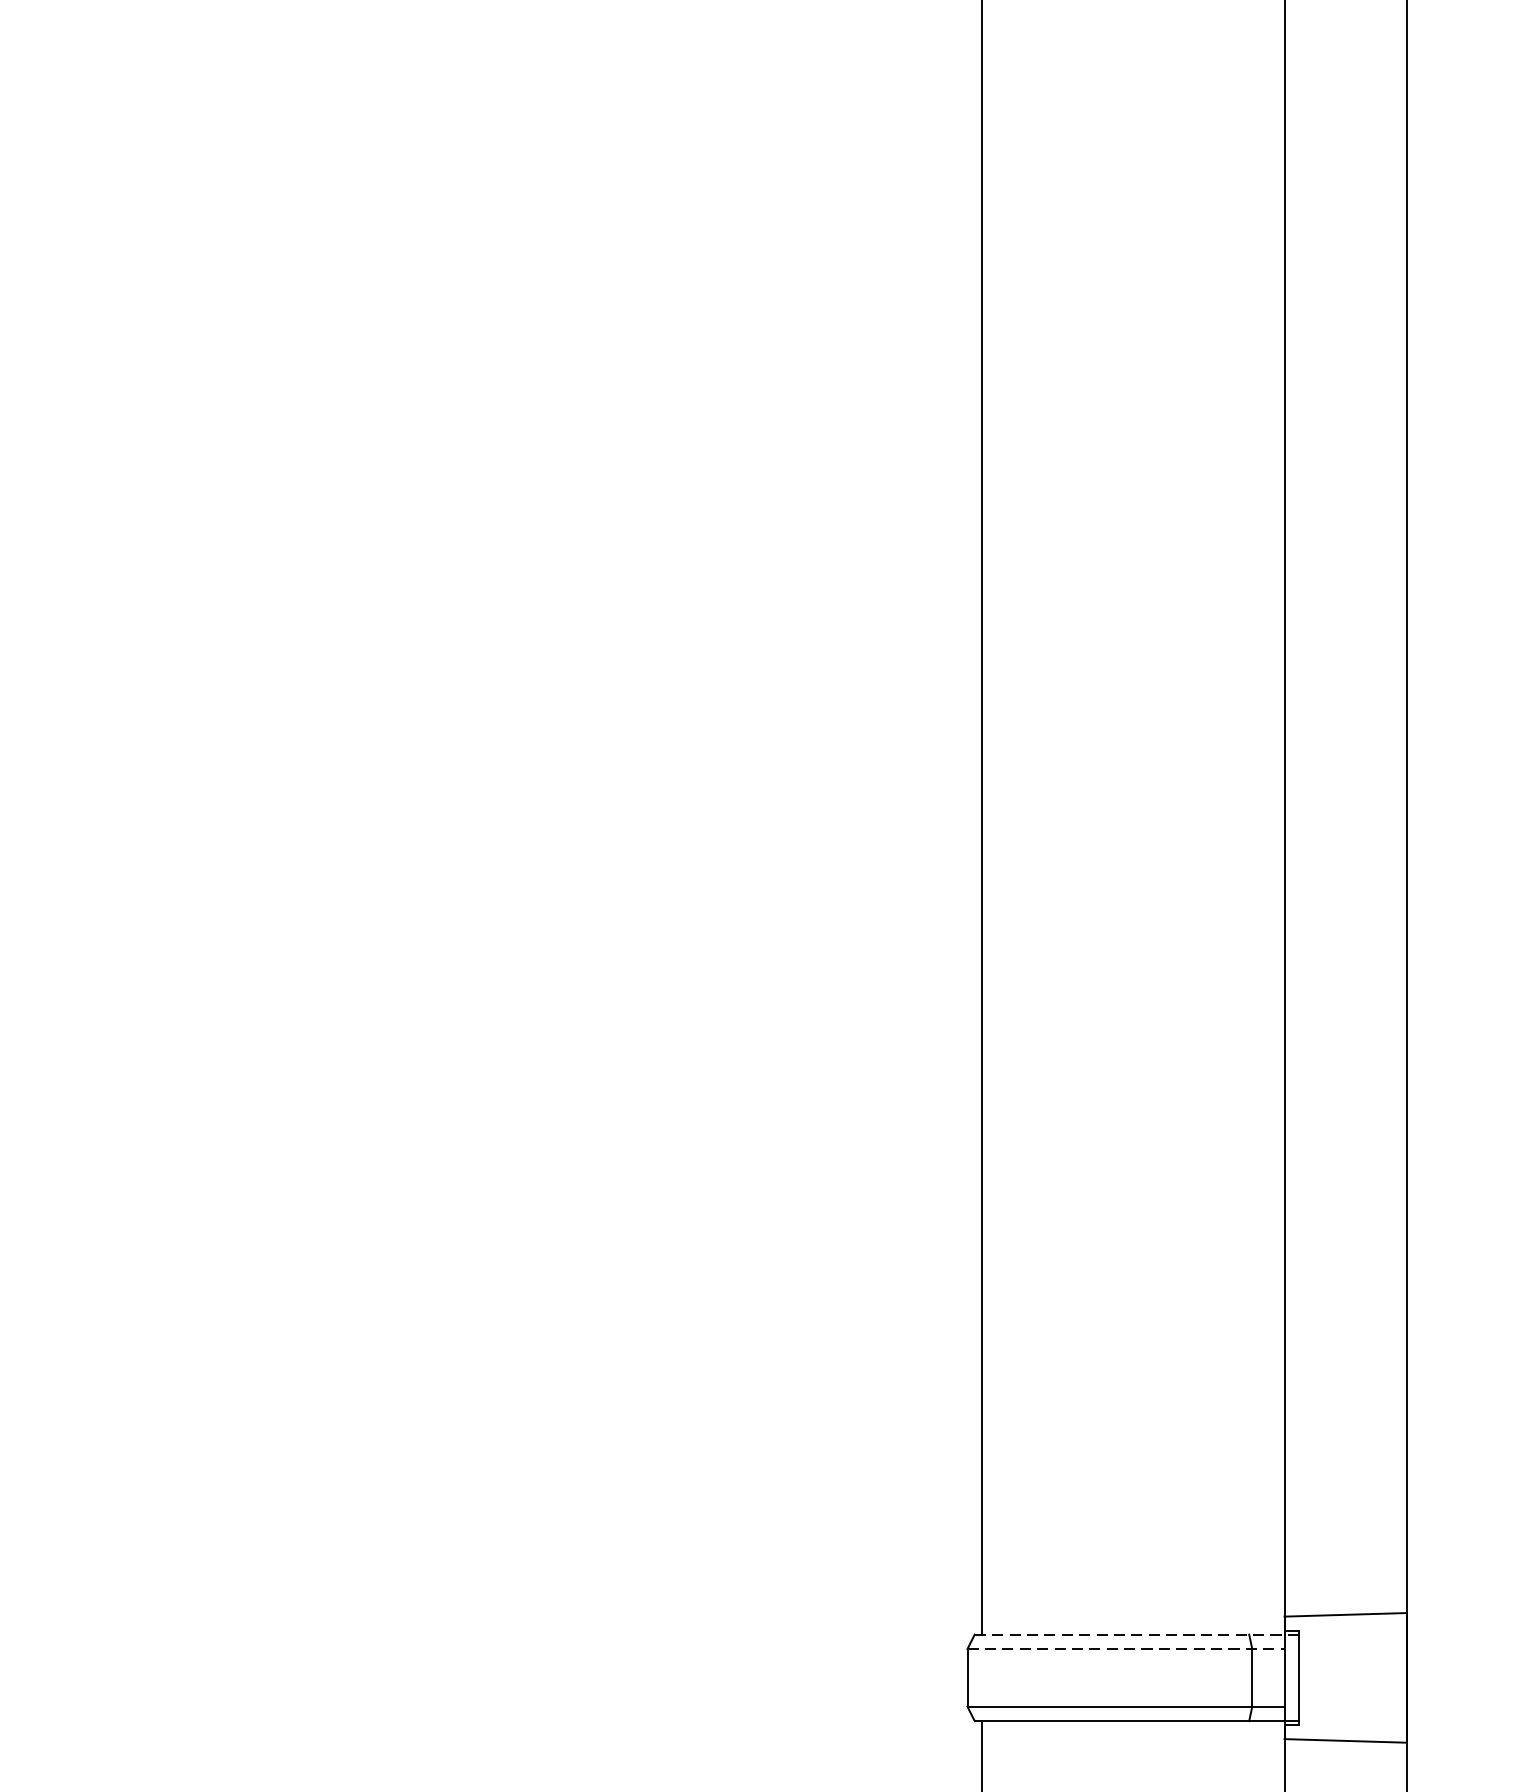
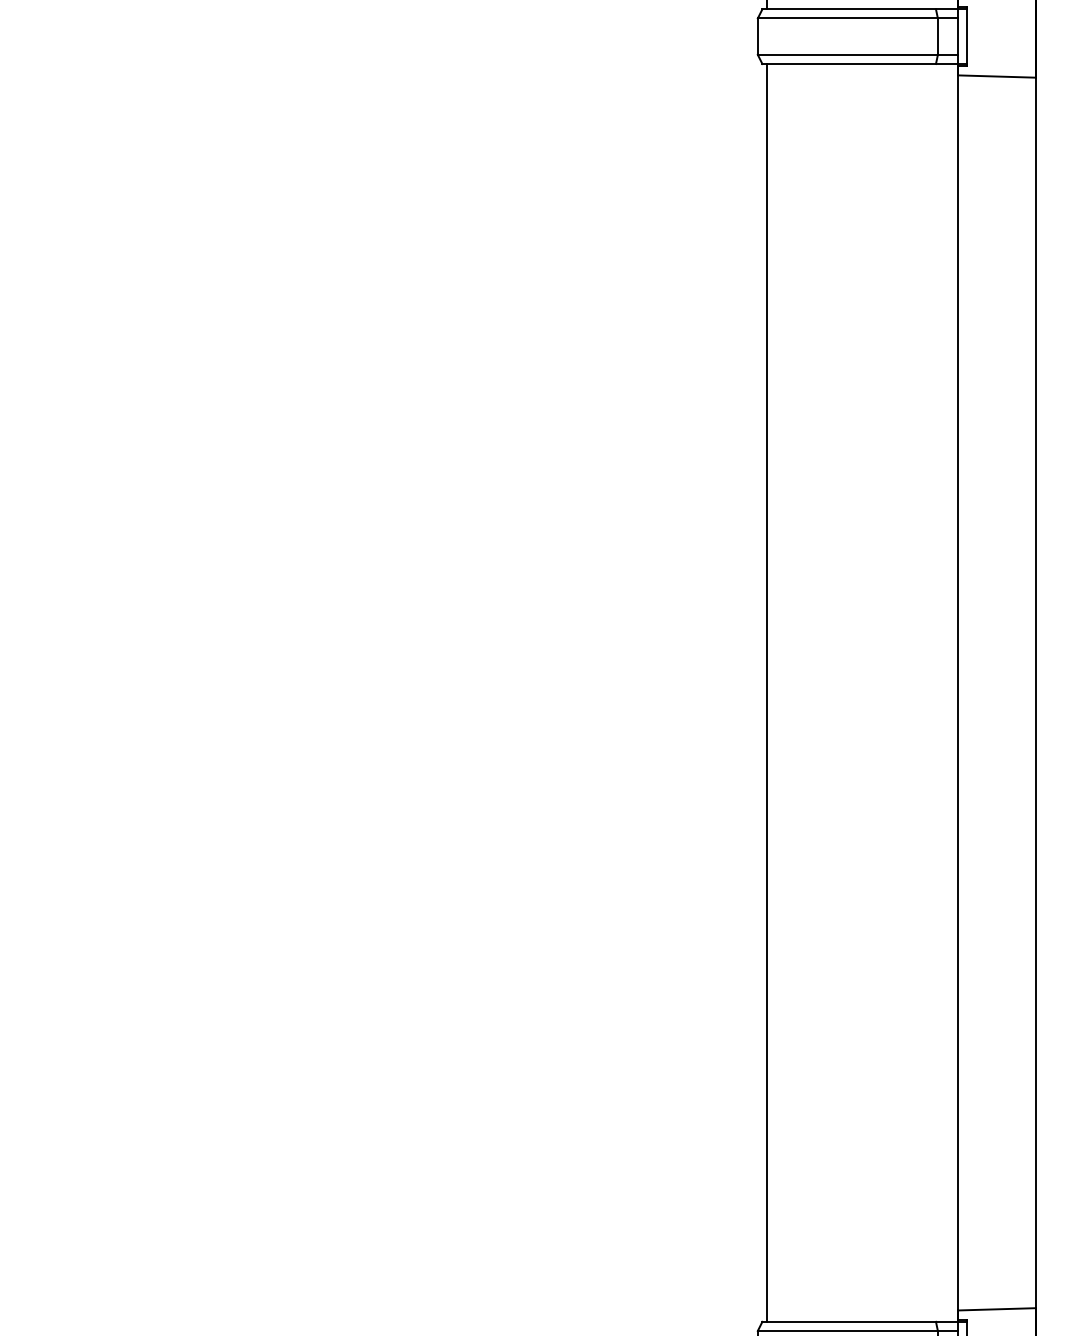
line: (1136, 1634) -> (864, 1321), dashed -> solid
line: (1126, 1648) -> (858, 1330), dashed -> solid

